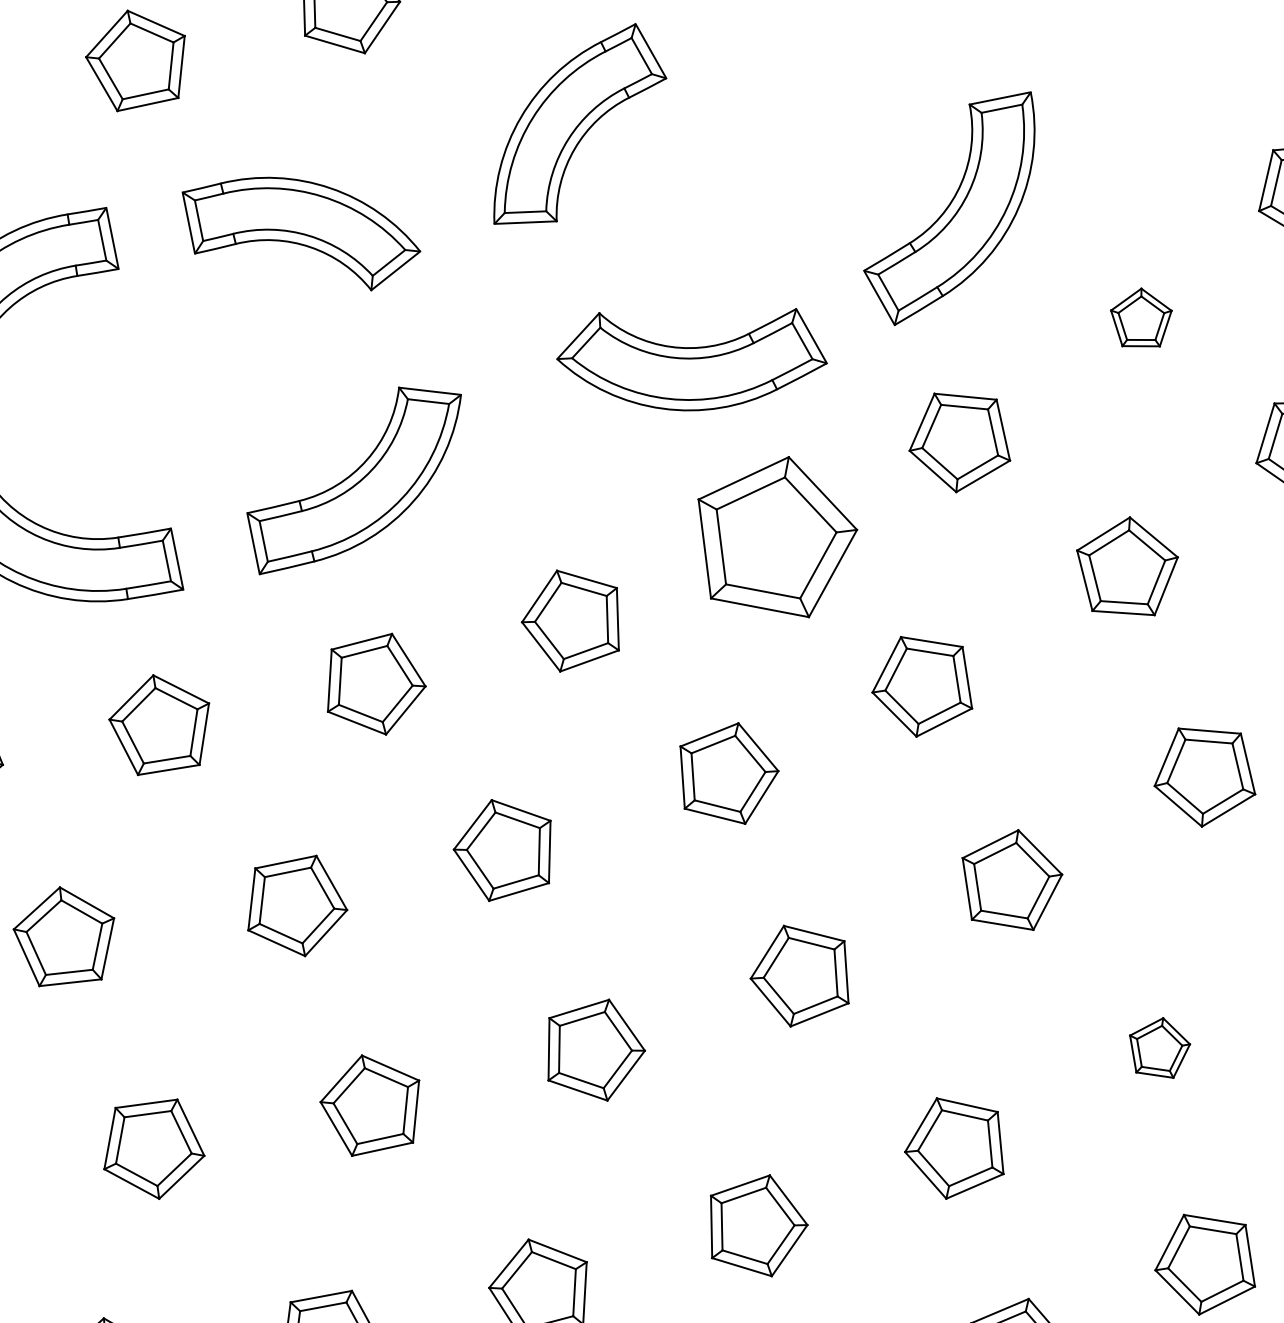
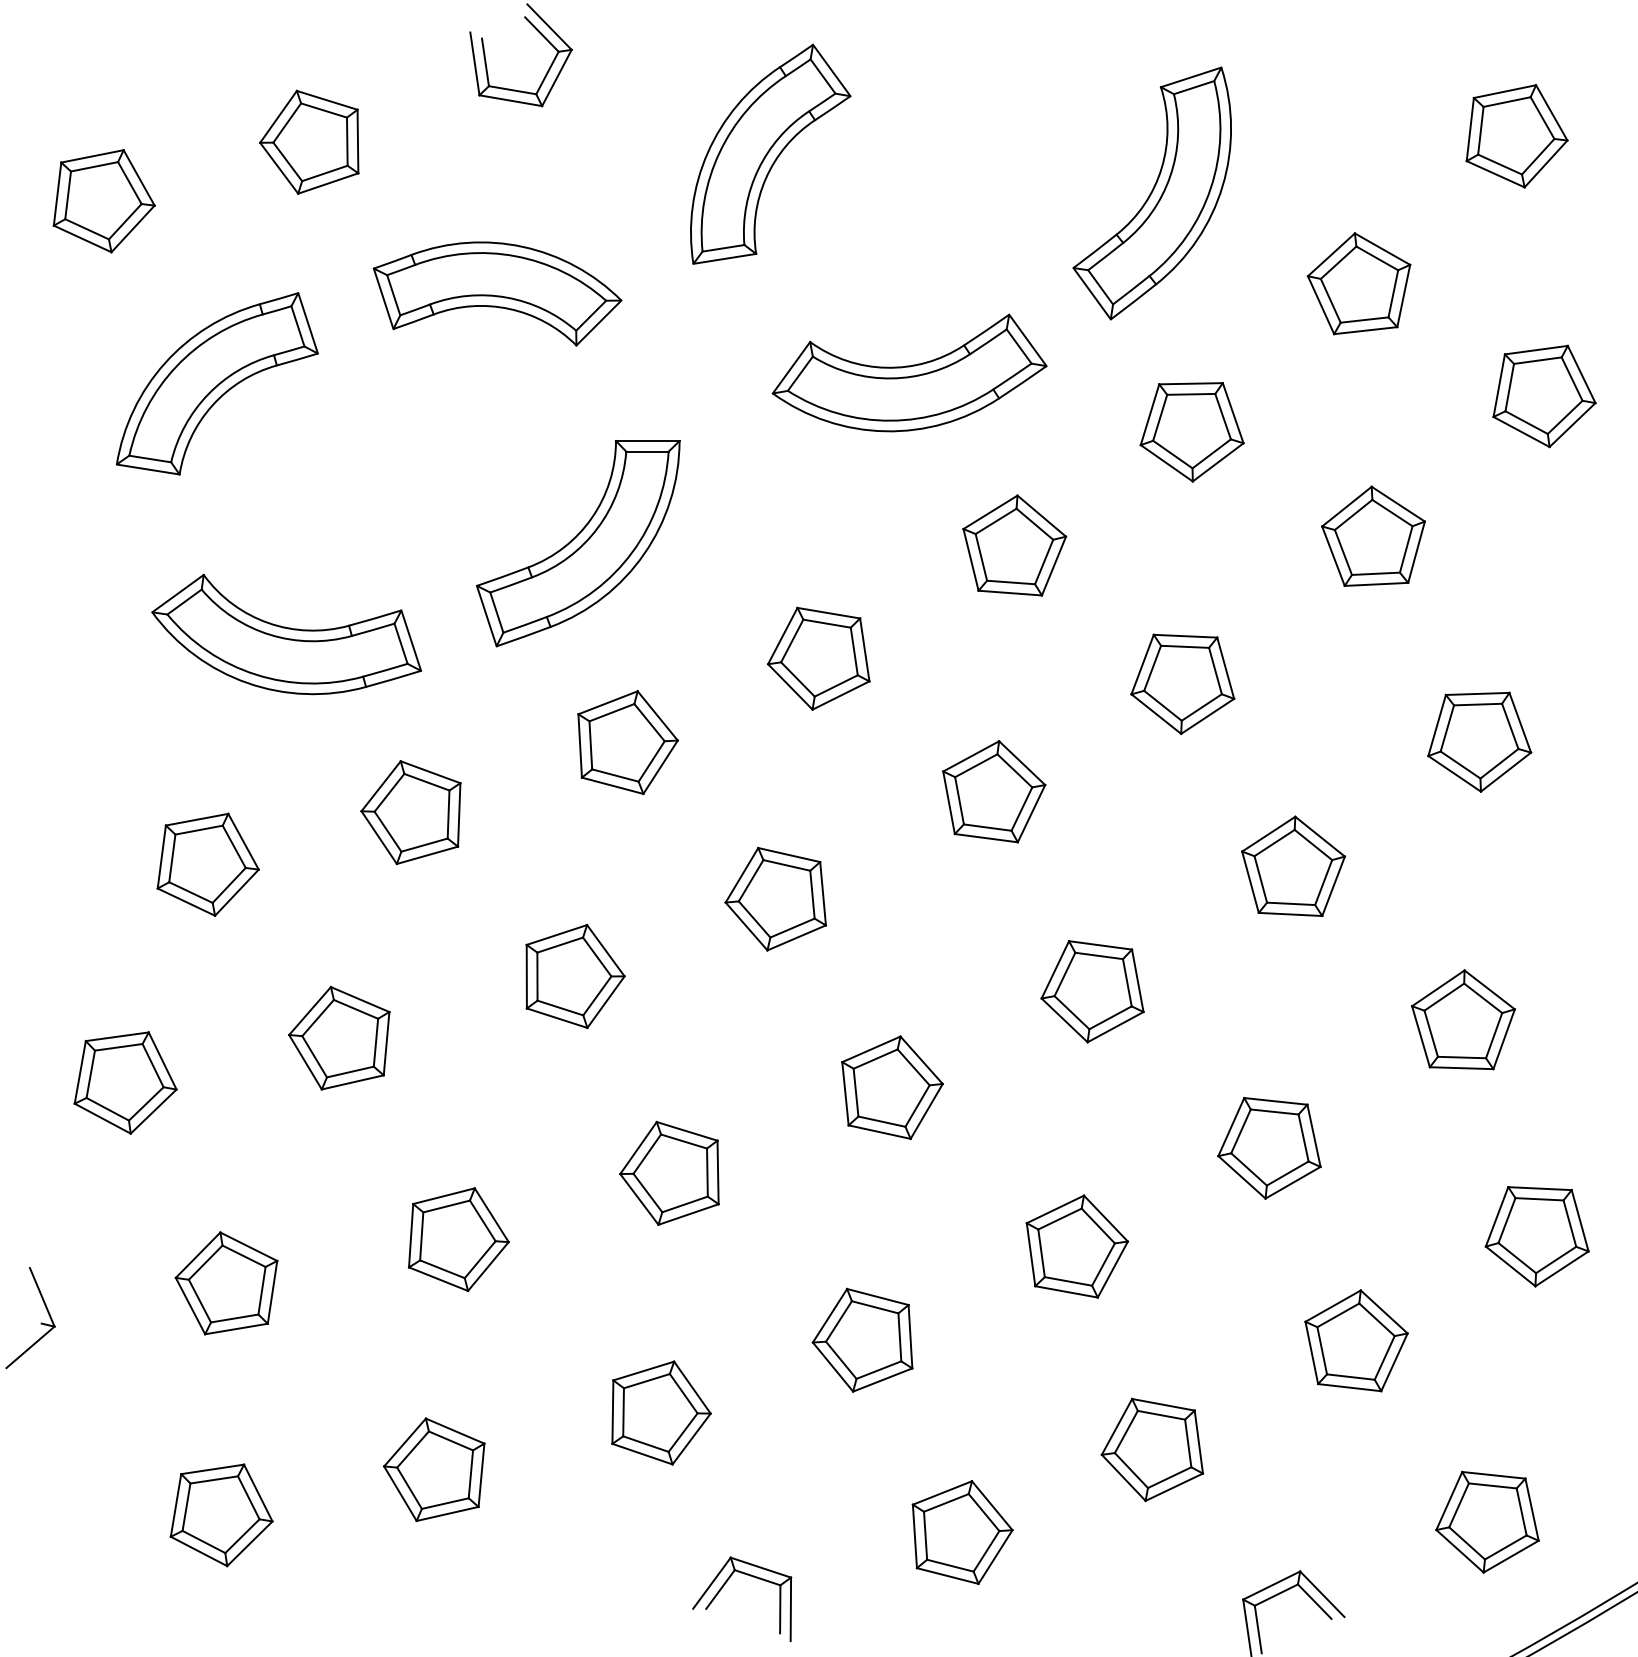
part: (1139, 317) -> (1358, 283), size x1.67
part: (775, 534) -> (1014, 545), size x0.62
part: (1159, 1046) -> (1463, 1019), size x1.67

